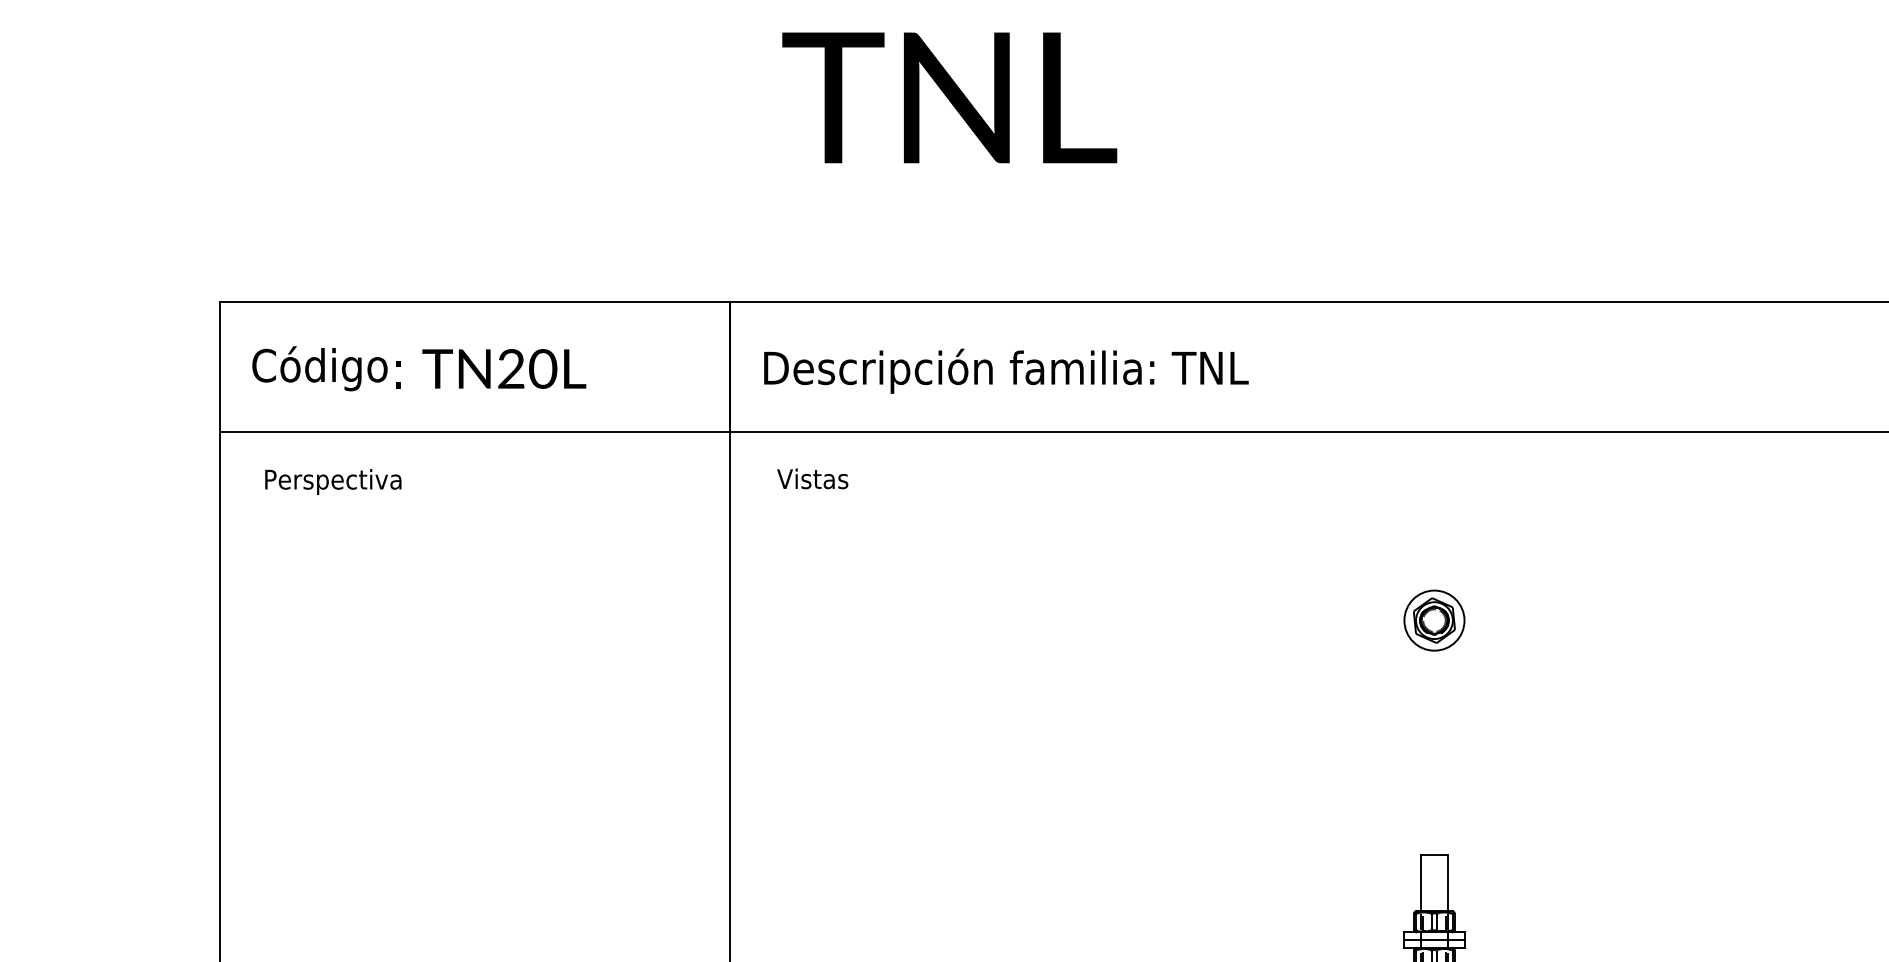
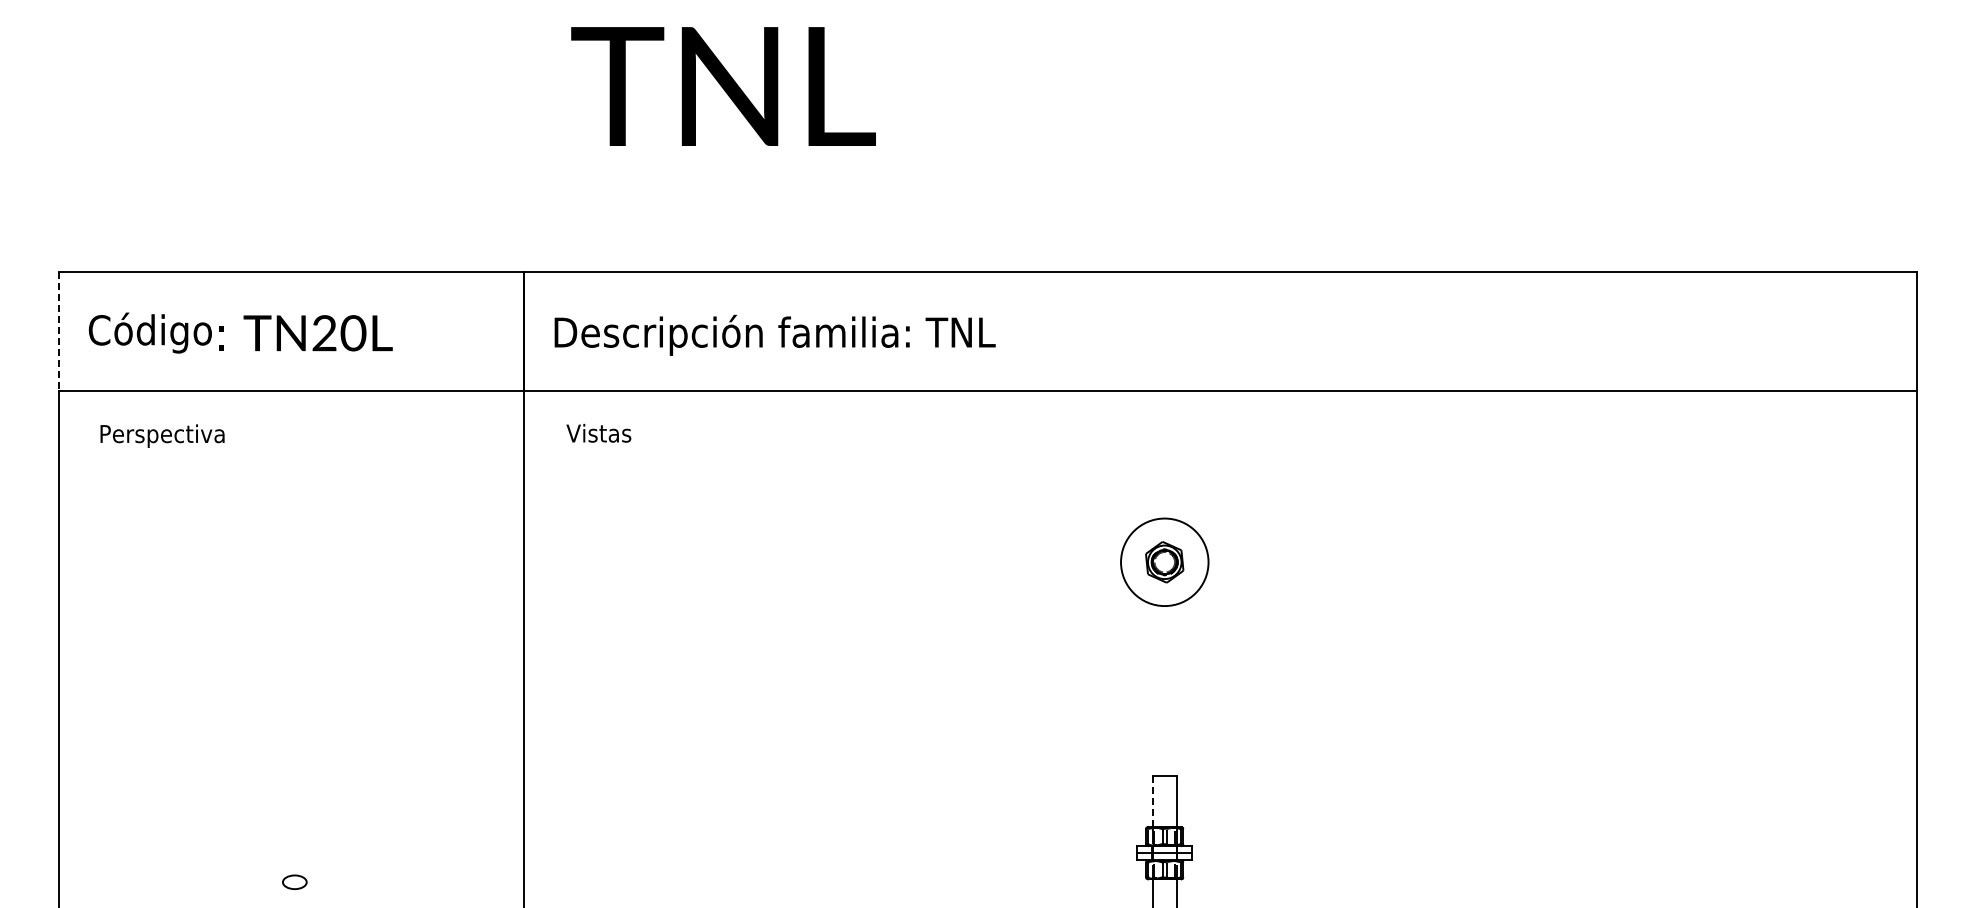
line: (220, 367) -> (59, 331), solid -> dashed
circle: (1434, 619) -> (1164, 561), size x1.6
line: (1420, 883) -> (1152, 801), solid -> dashed

